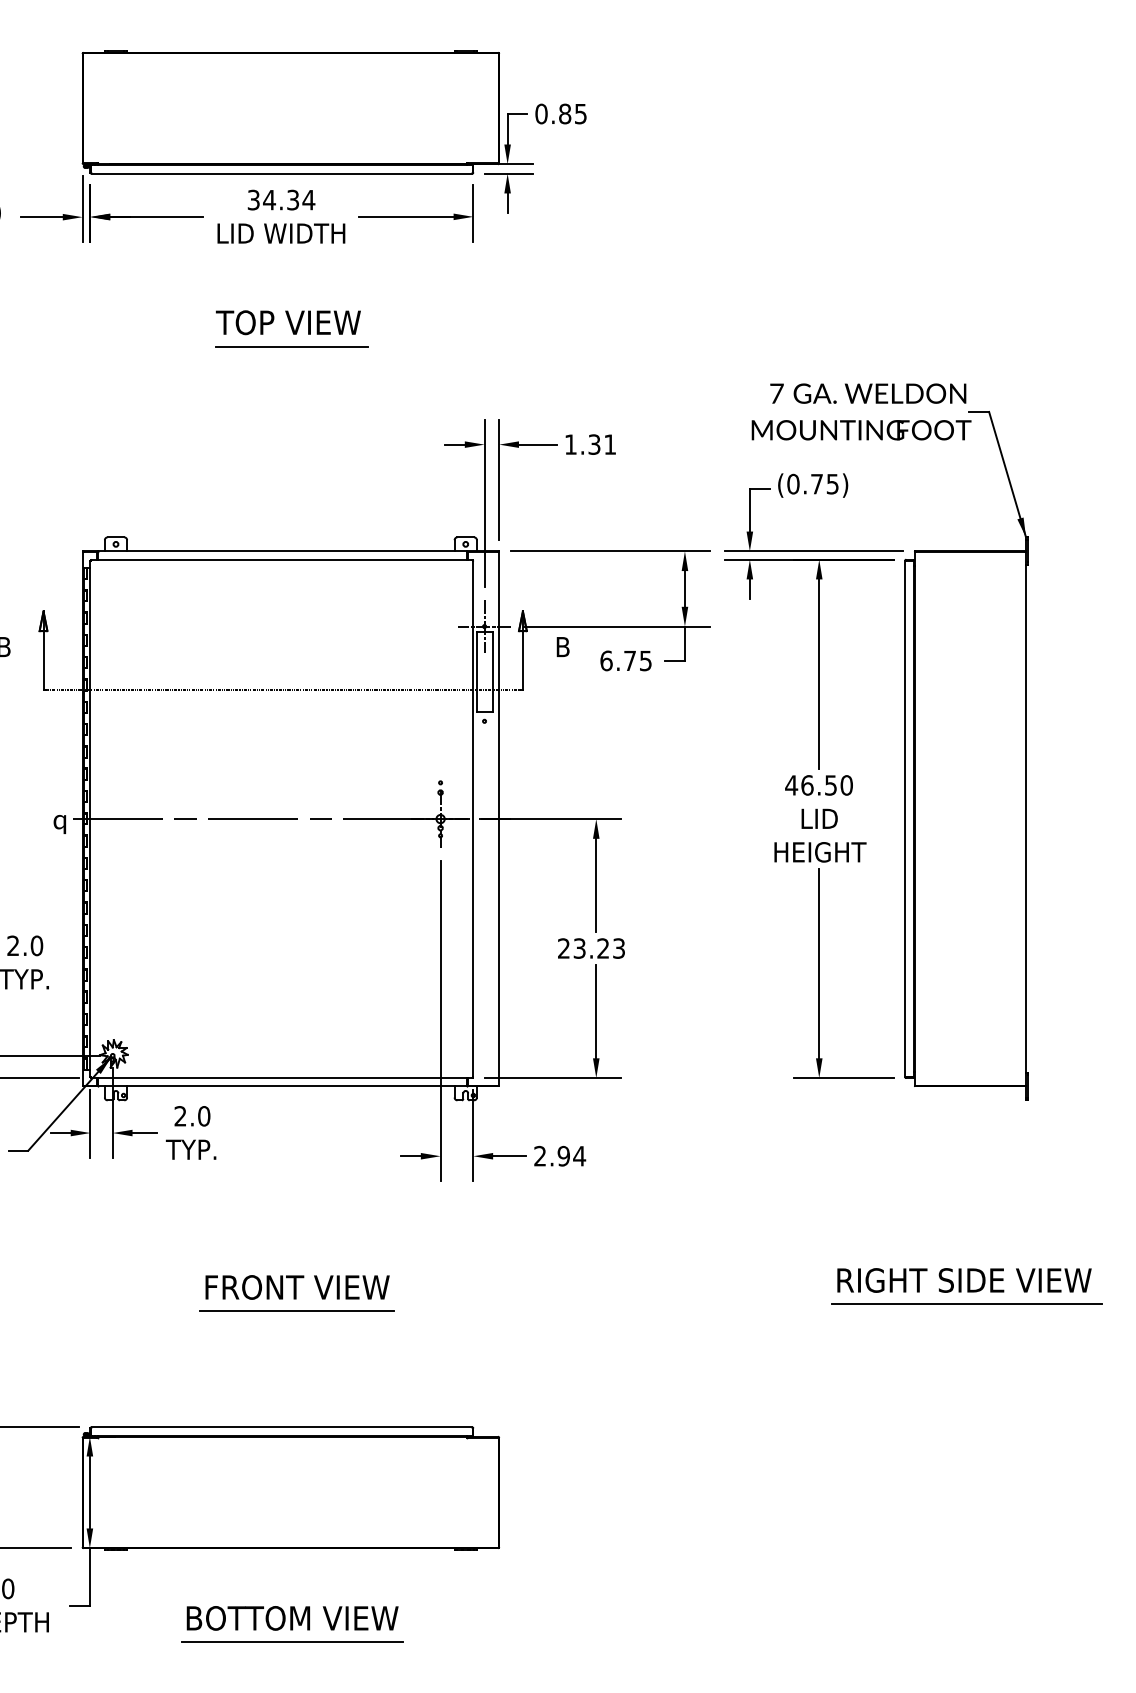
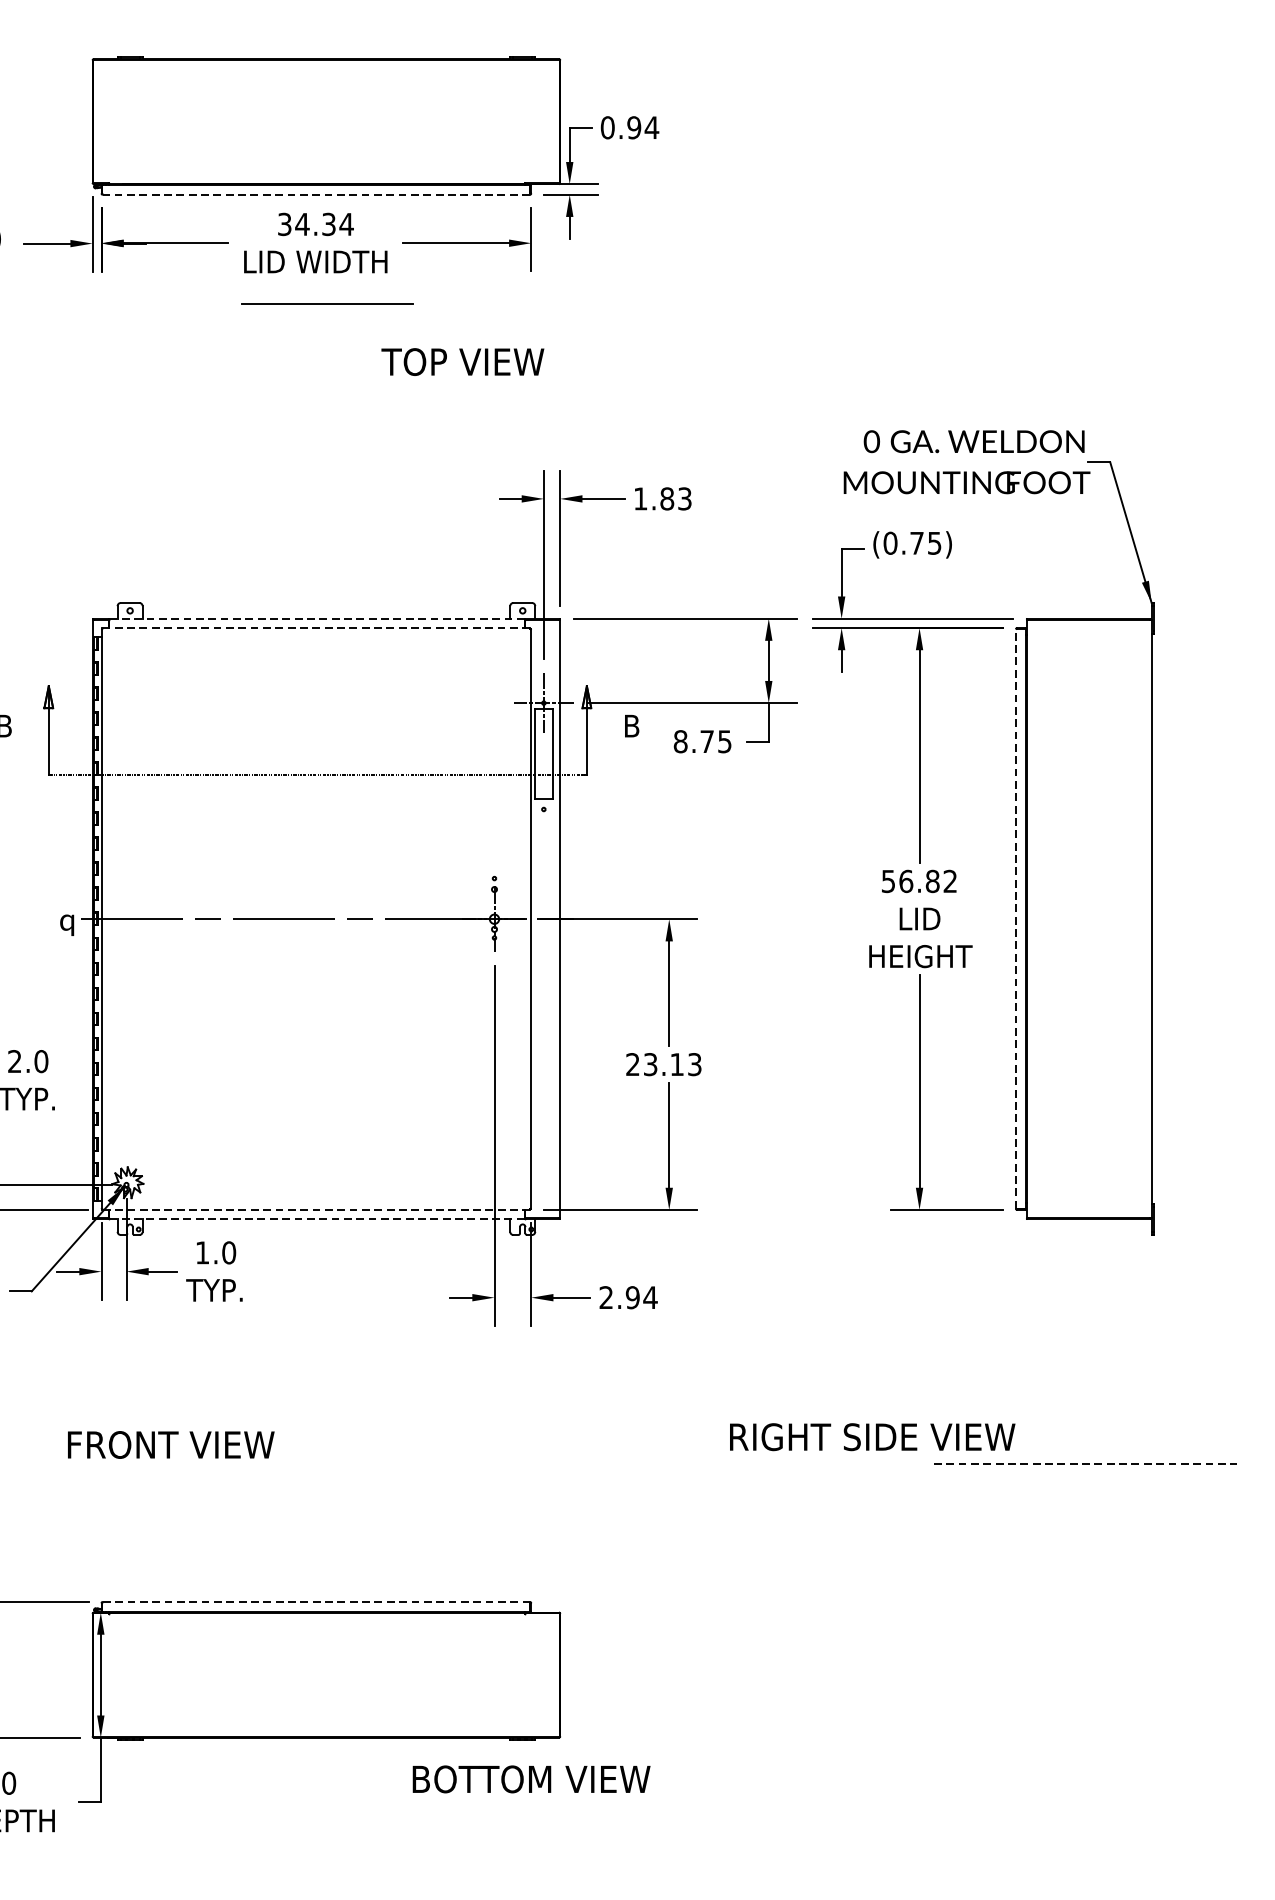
text: (572, 113) -> (642, 127), 0.85 -> 0.94
line: (281, 173) -> (315, 194), solid -> dashed
text: (288, 322) -> (462, 361), moved
line: (291, 346) -> (327, 303), moved
text: (776, 393) -> (871, 441), 7 -> 0
text: (602, 444) -> (676, 498), 1.31 -> 1.83
line: (282, 551) -> (317, 618), solid -> dashed
line: (281, 559) -> (315, 627), solid -> dashed
text: (606, 660) -> (680, 741), 6.75 -> 8.75
text: (818, 785) -> (918, 881), 46.50 -> 56.82
line: (905, 818) -> (1016, 918), solid -> dashed
text: (602, 948) -> (676, 1064), 23.23 -> 23.13
line: (281, 1078) -> (315, 1210), solid -> dashed
line: (282, 1086) -> (317, 1219), solid -> dashed
text: (180, 1116) -> (202, 1253), 2.0 -> 1.0
text: (964, 1280) -> (872, 1437), moved
text: (297, 1287) -> (171, 1445), moved
line: (966, 1304) -> (1084, 1464), solid -> dashed
line: (296, 1311) -> (332, 1471), removed
line: (282, 1427) -> (317, 1602), solid -> dashed
text: (292, 1618) -> (531, 1779), moved
line: (291, 1642) -> (327, 1843), removed

